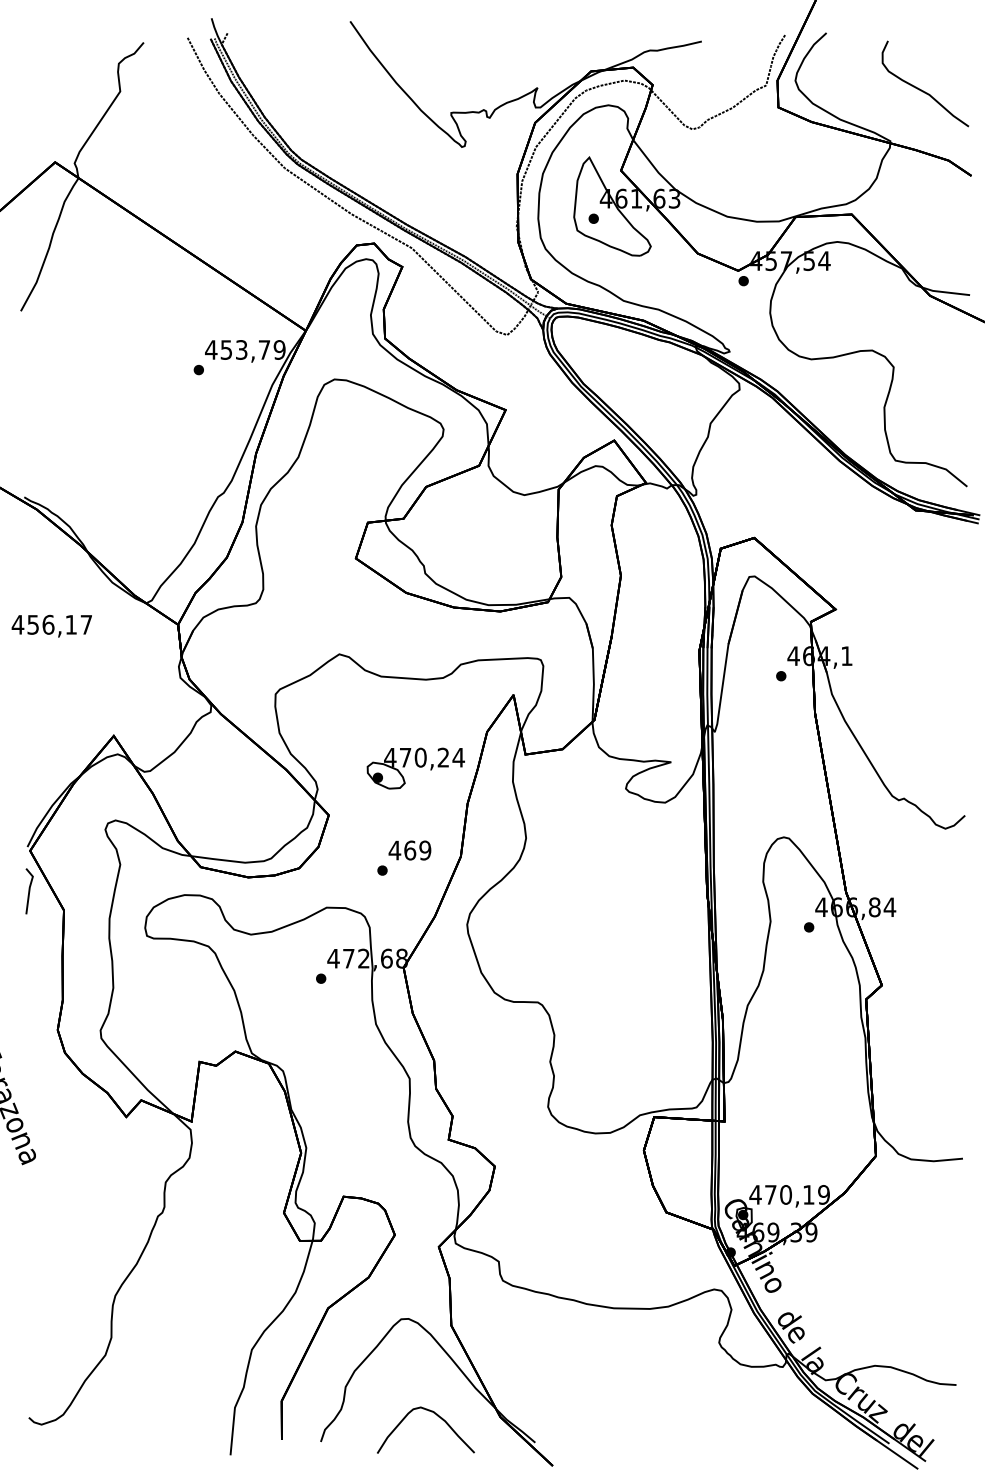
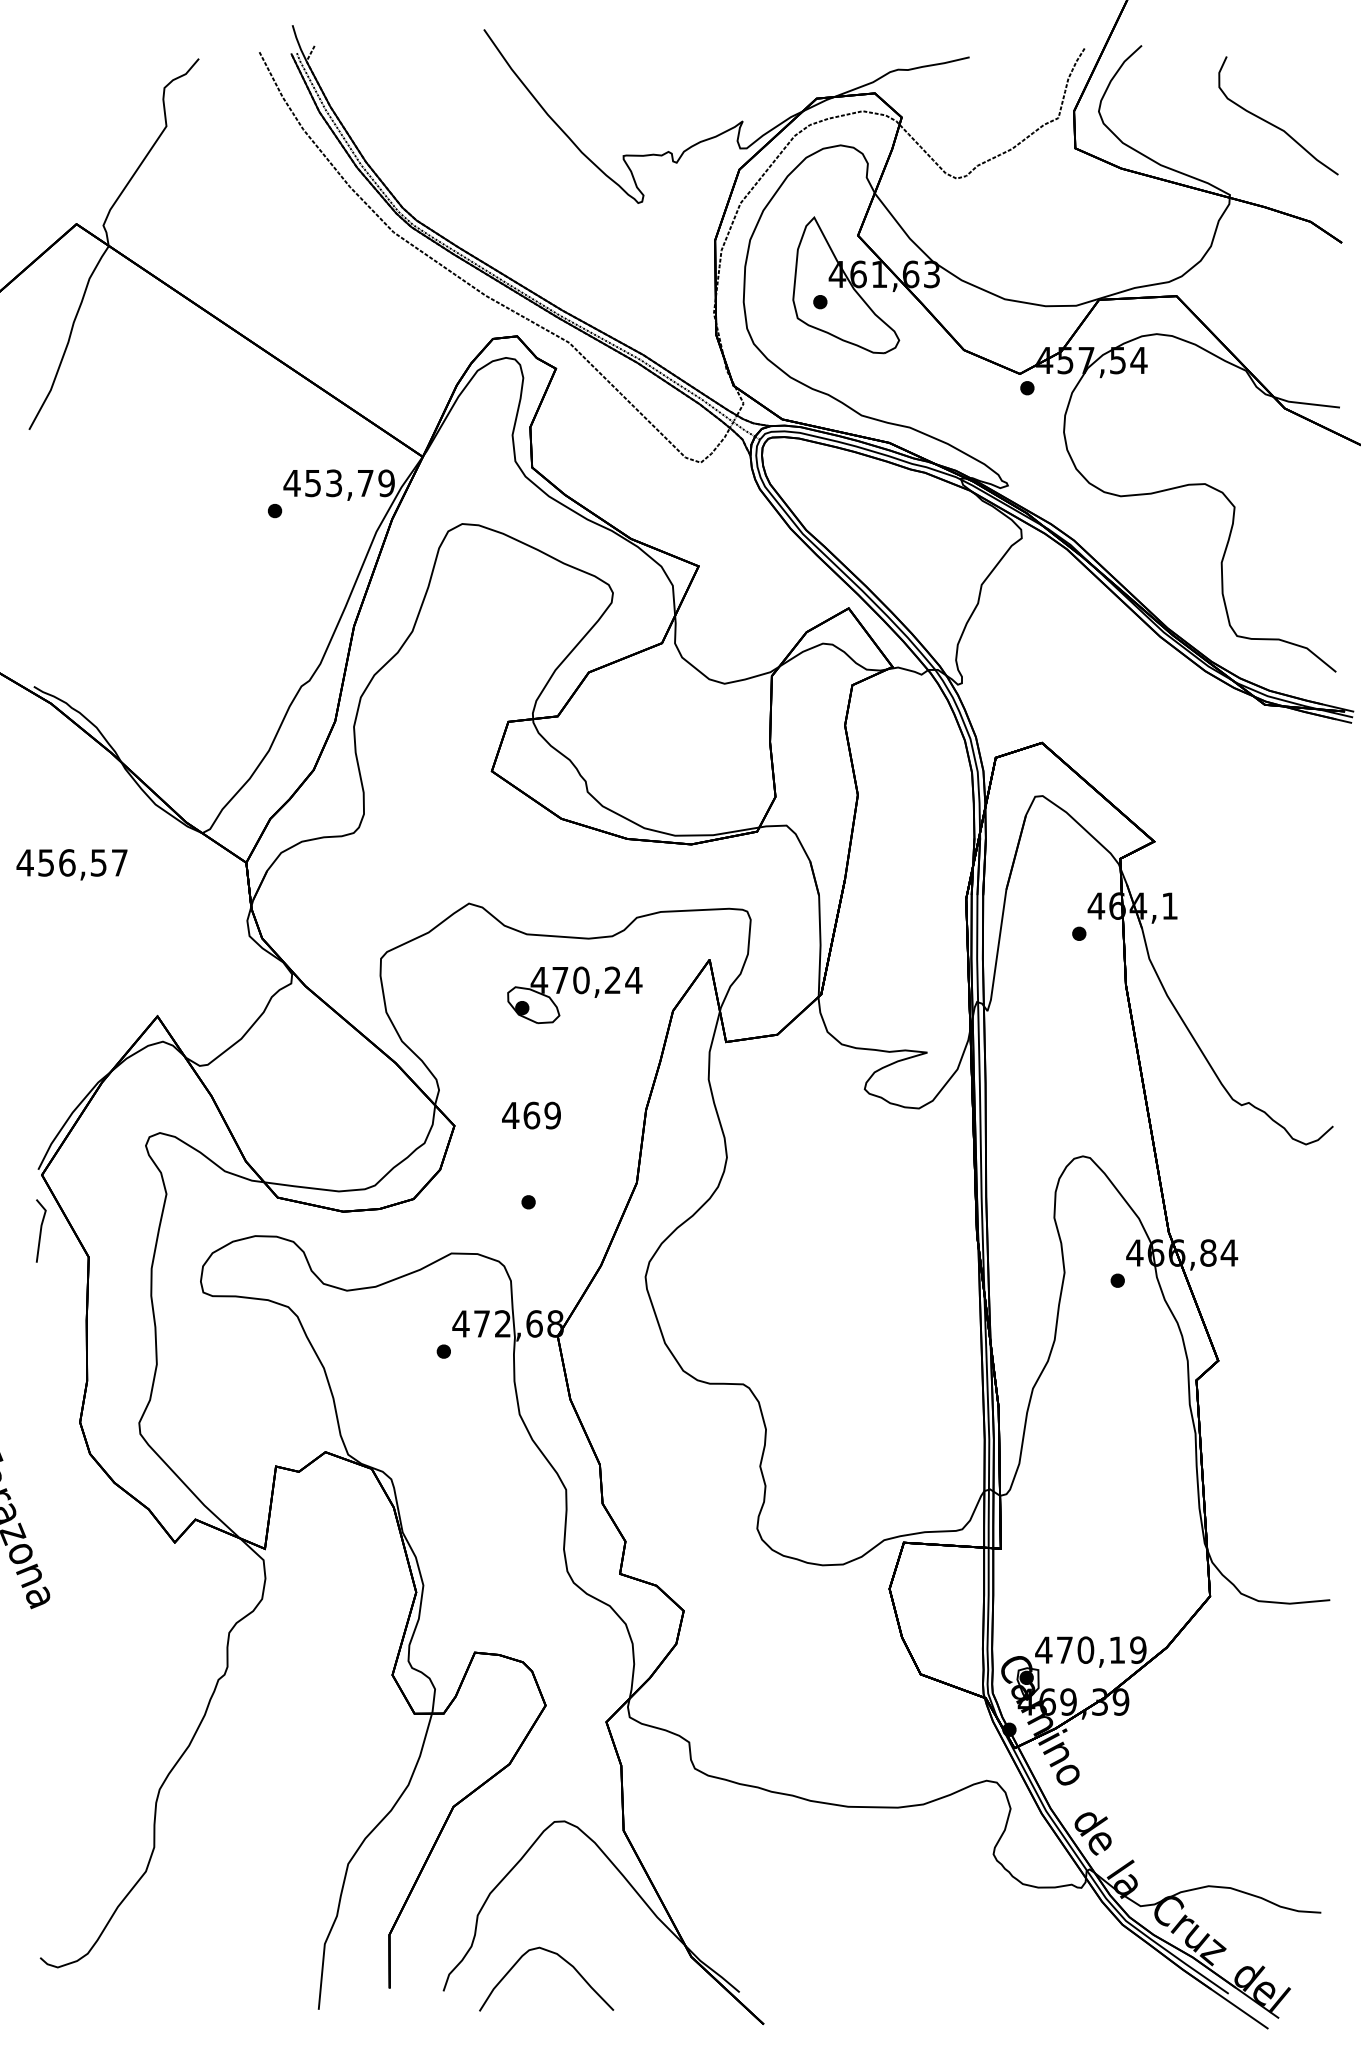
text: (71, 624) -> (98, 862), 456,17 -> 456,57
part: (415, 768) -> (574, 995), moved
text: (409, 850) -> (531, 1115), moved
part: (435, 1414) -> (559, 1957), moved

